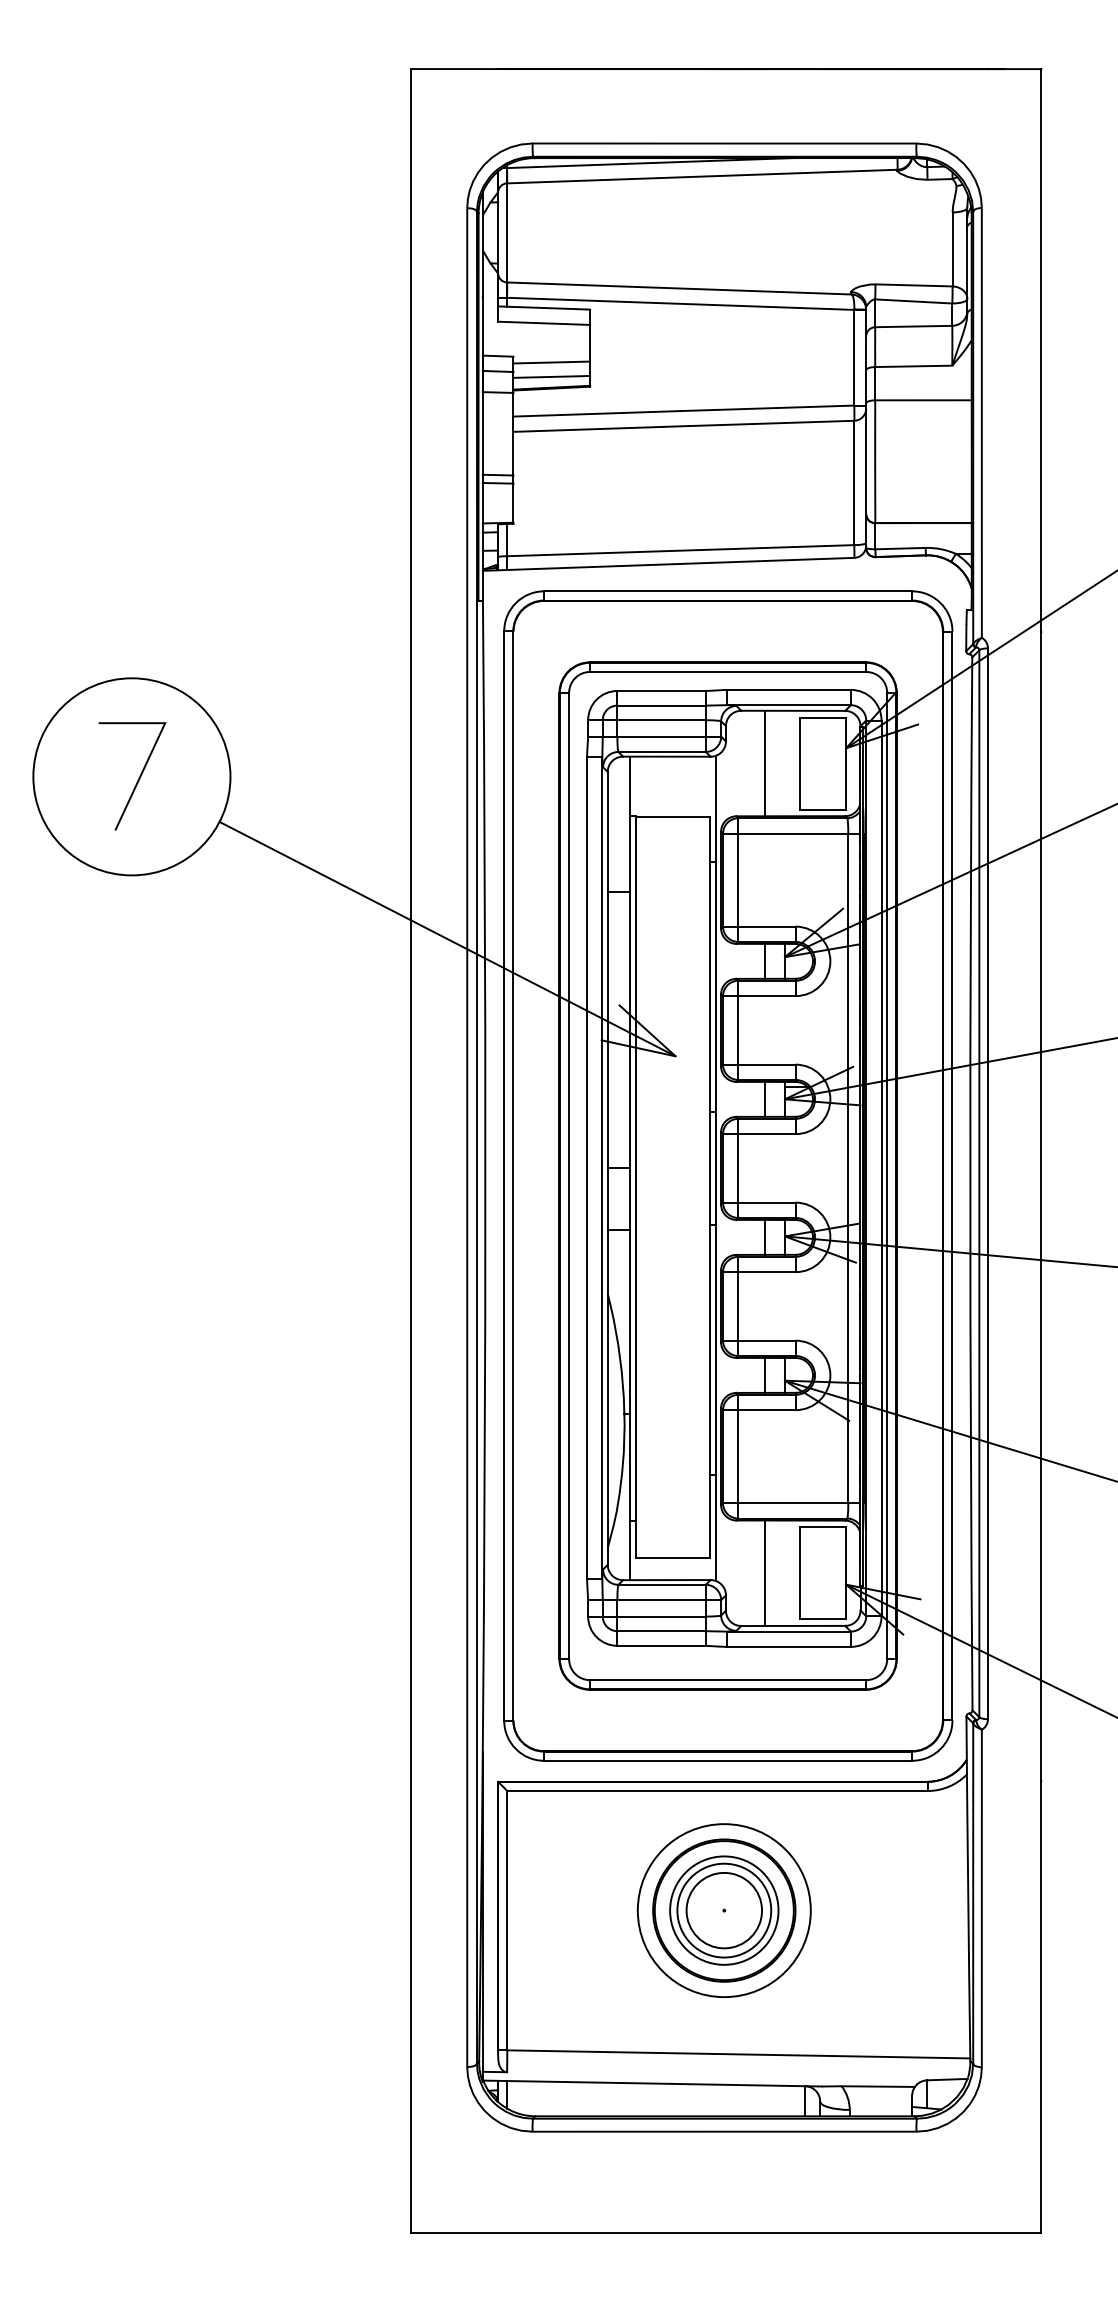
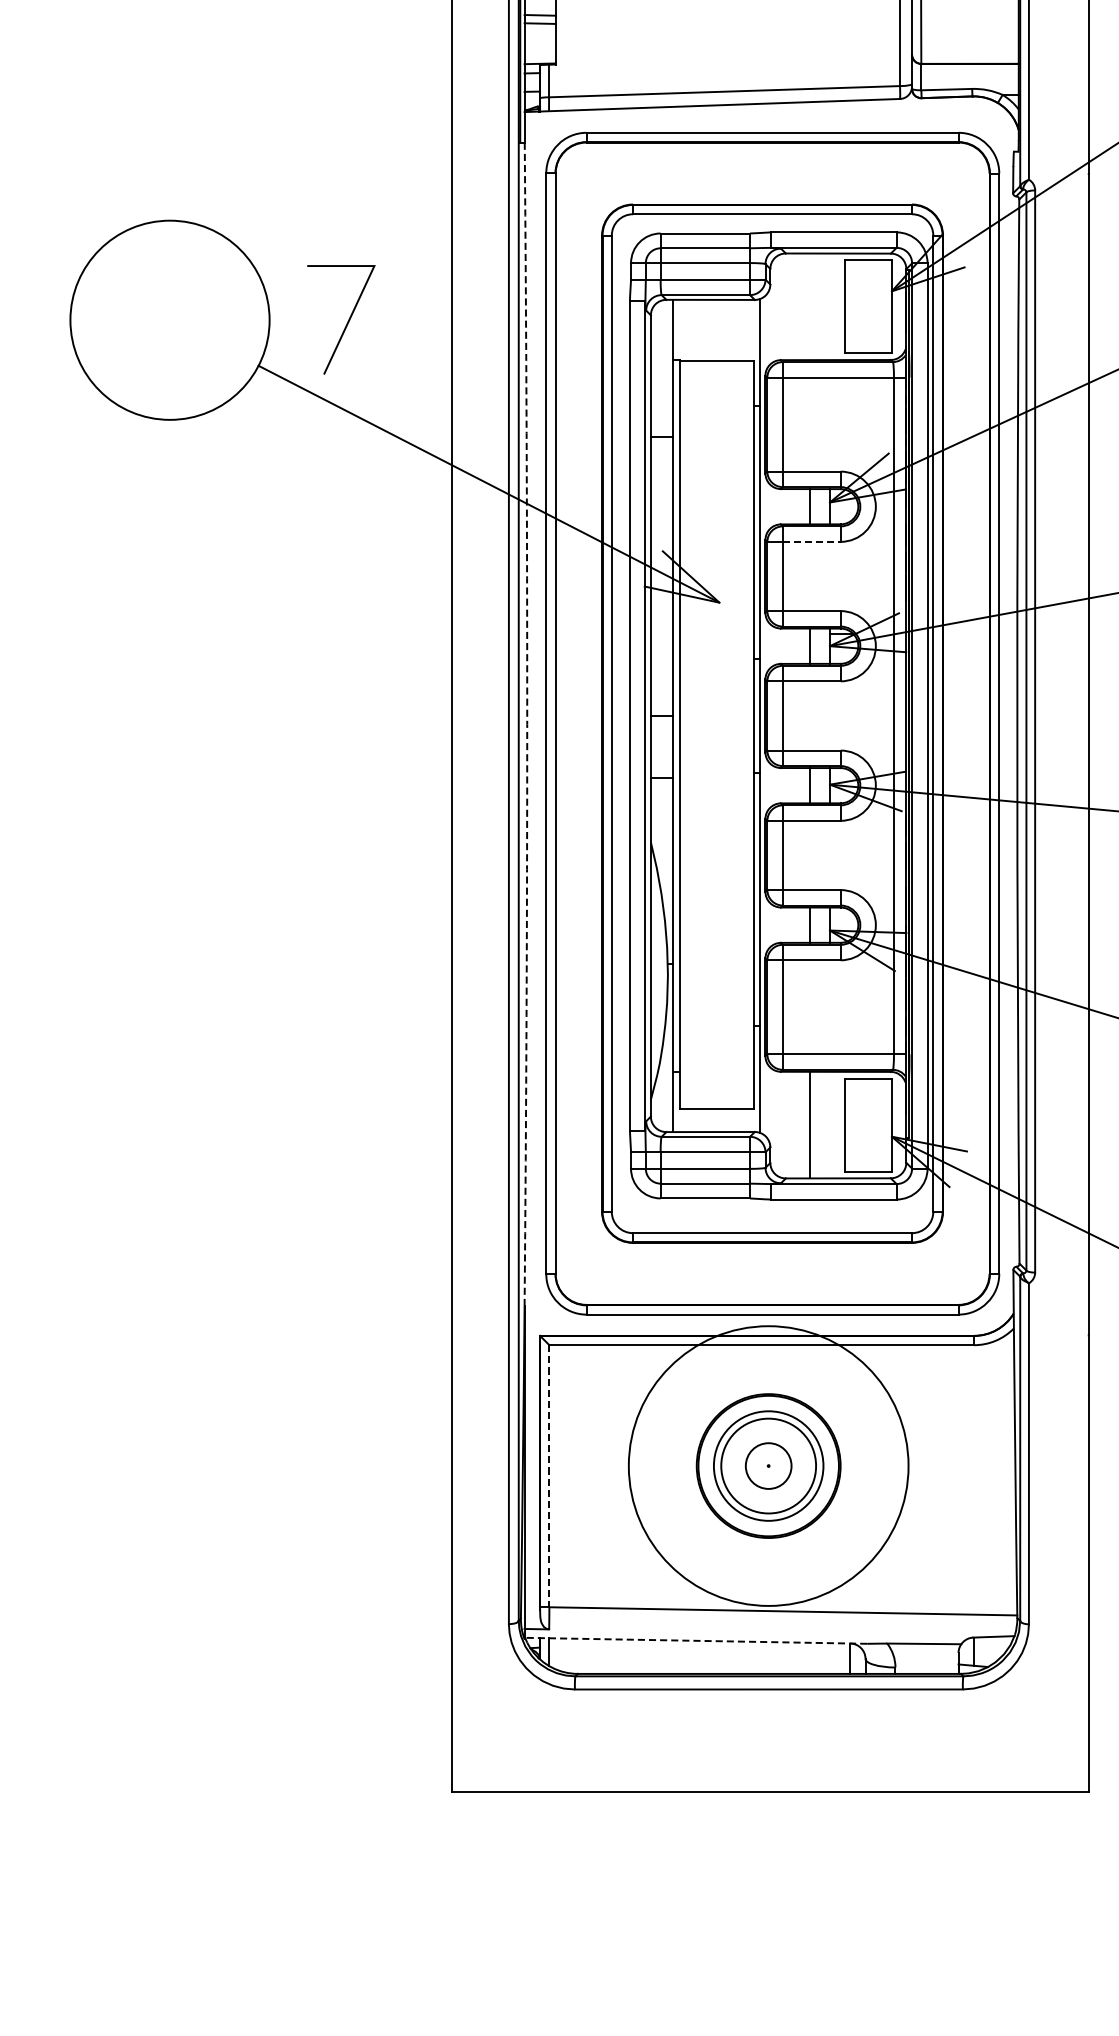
line: (764, 763) -> (809, 306), removed
line: (138, 777) -> (347, 320), moved
line: (766, 996) -> (811, 542), solid -> dashed
arc: (485, 1176) -> (527, 724), solid -> dashed
circle: (723, 1910) -> (767, 1465), size x1.6
circle: (724, 1910) -> (768, 1465), size x0.6
line: (507, 1920) -> (549, 1476), solid -> dashed
line: (652, 2083) -> (696, 1640), solid -> dashed

